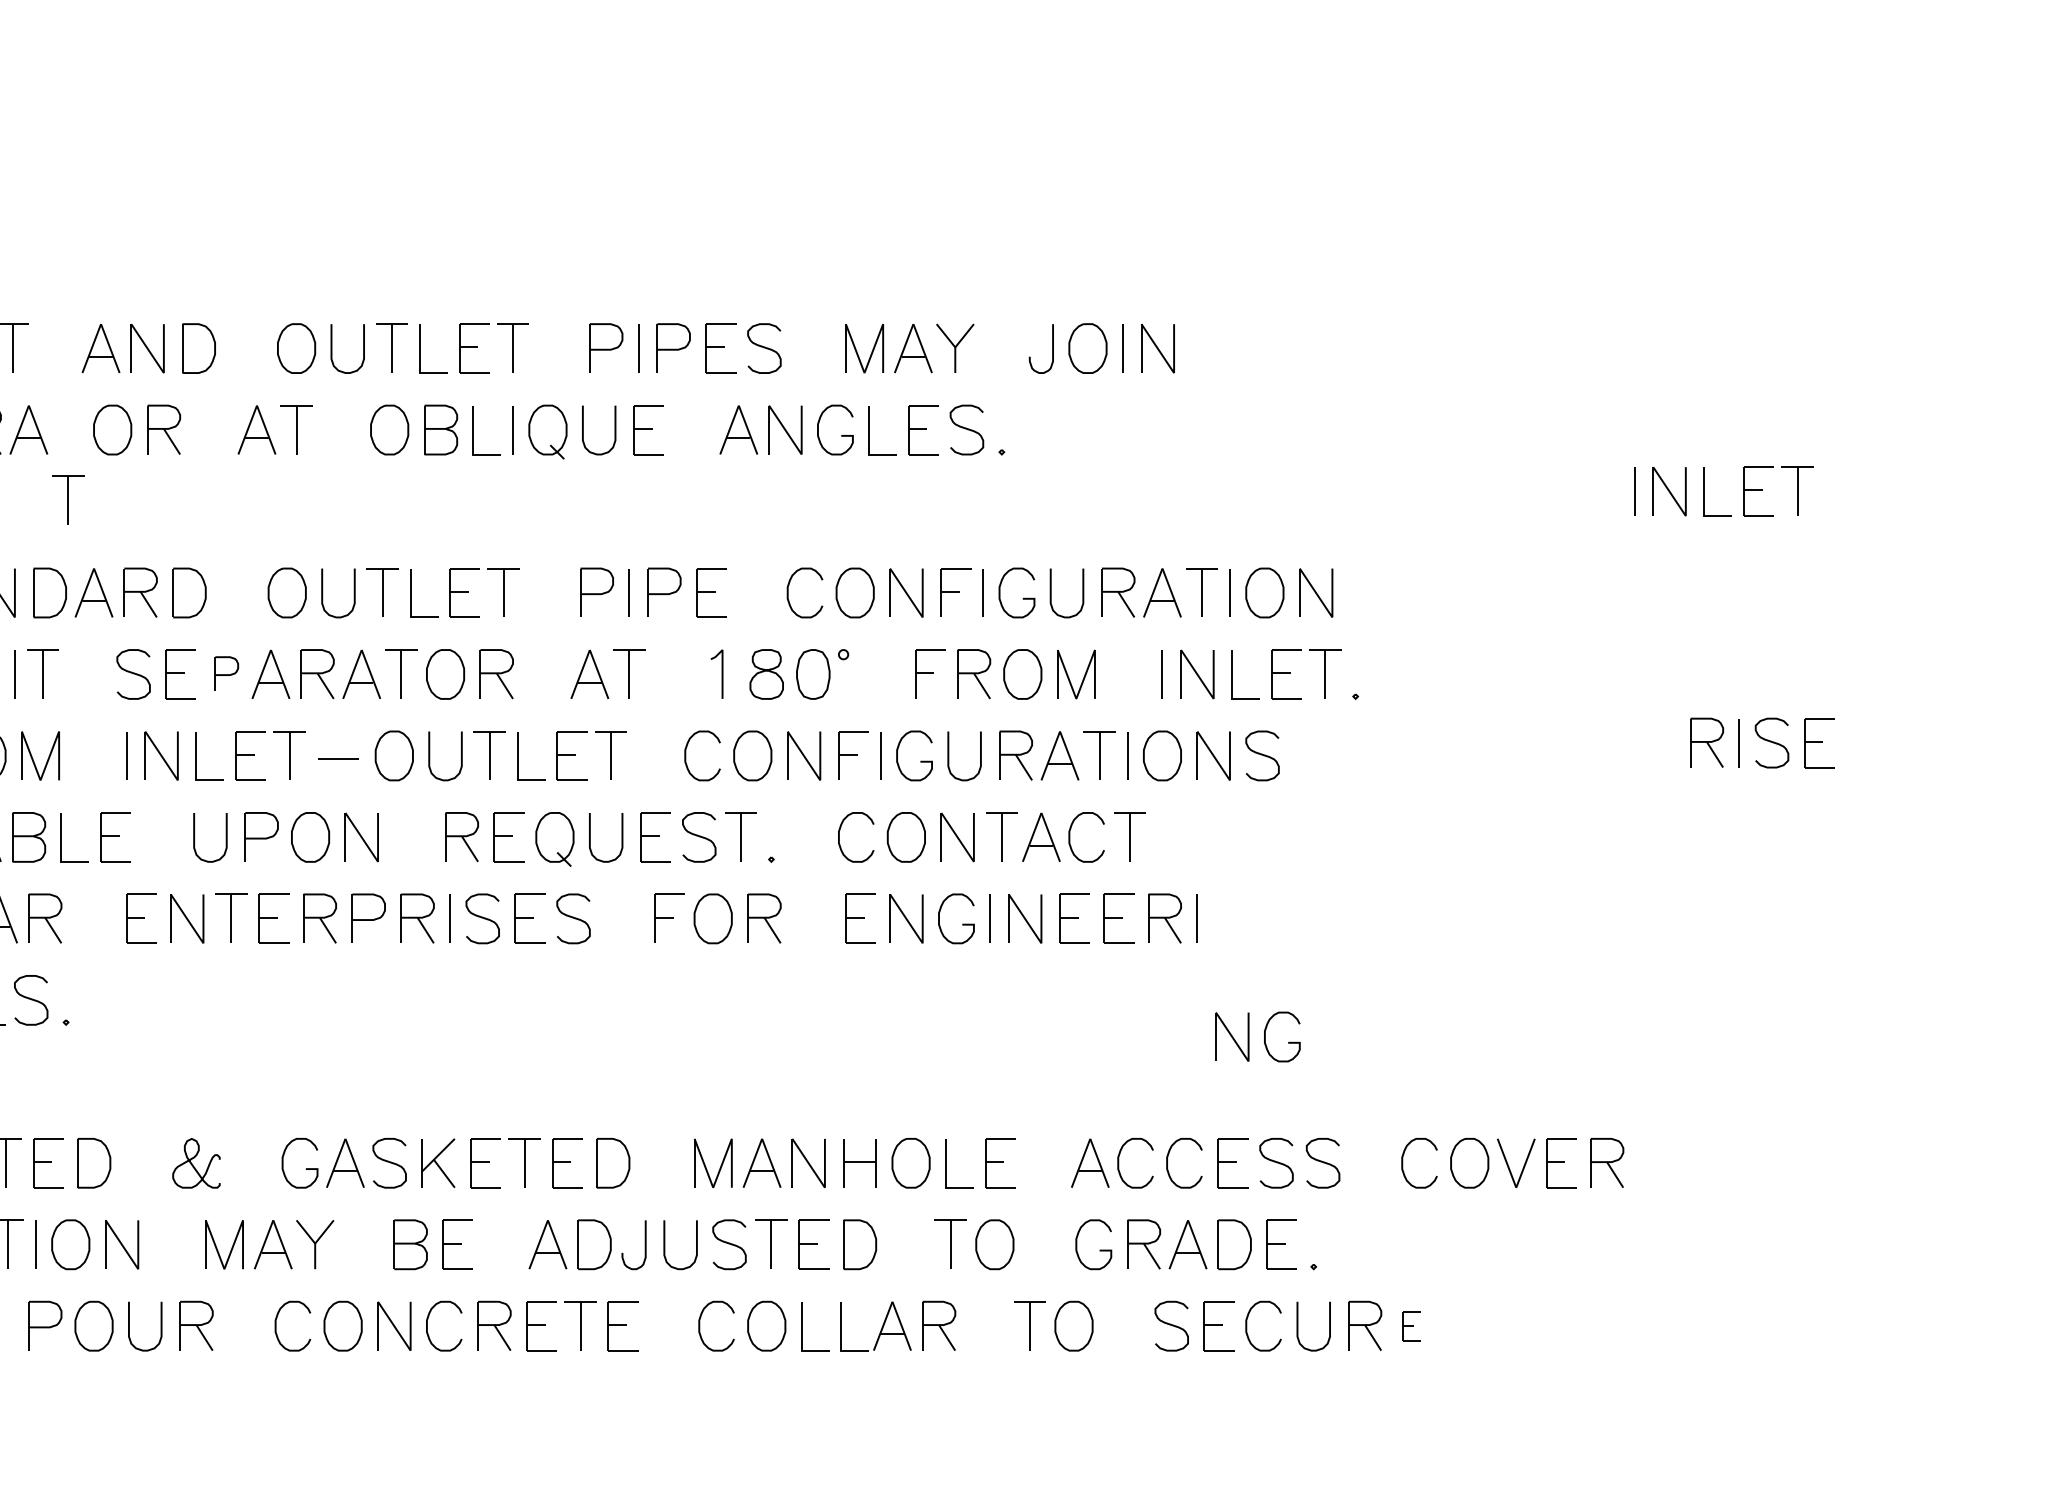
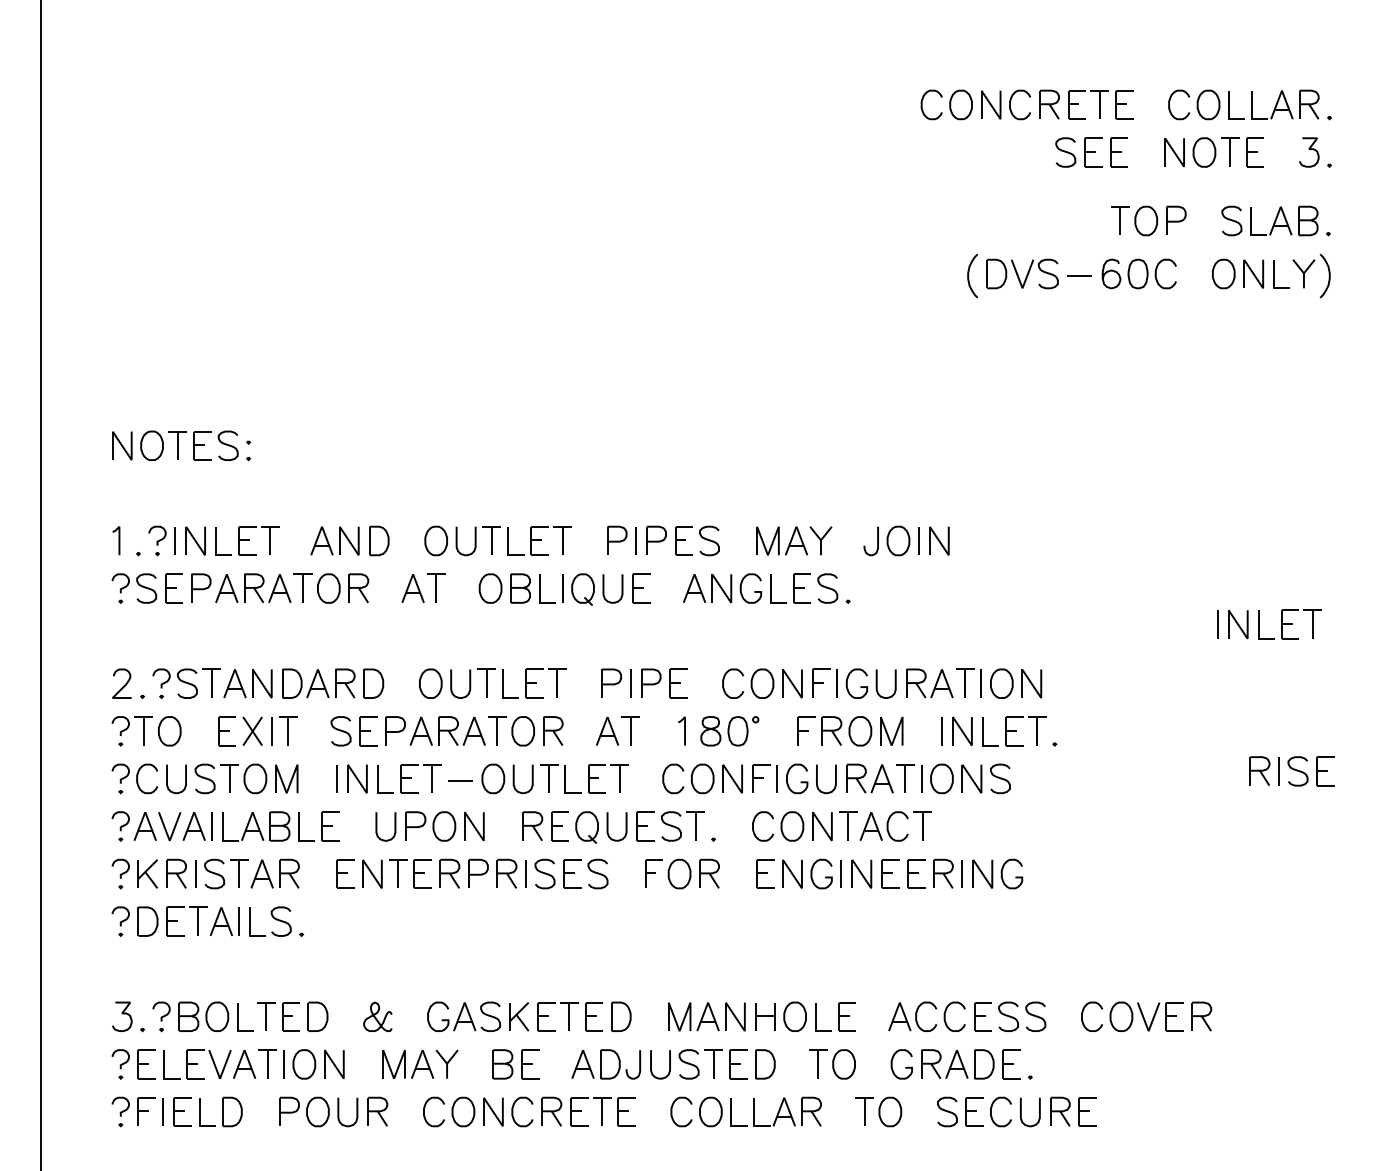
part: (67, 498) -> (302, 587), moved
part: (226, 673) -> (395, 730), size x1.43
part: (1257, 1036) -> (997, 873), moved
part: (1411, 1325) -> (1087, 1111), size x1.67

